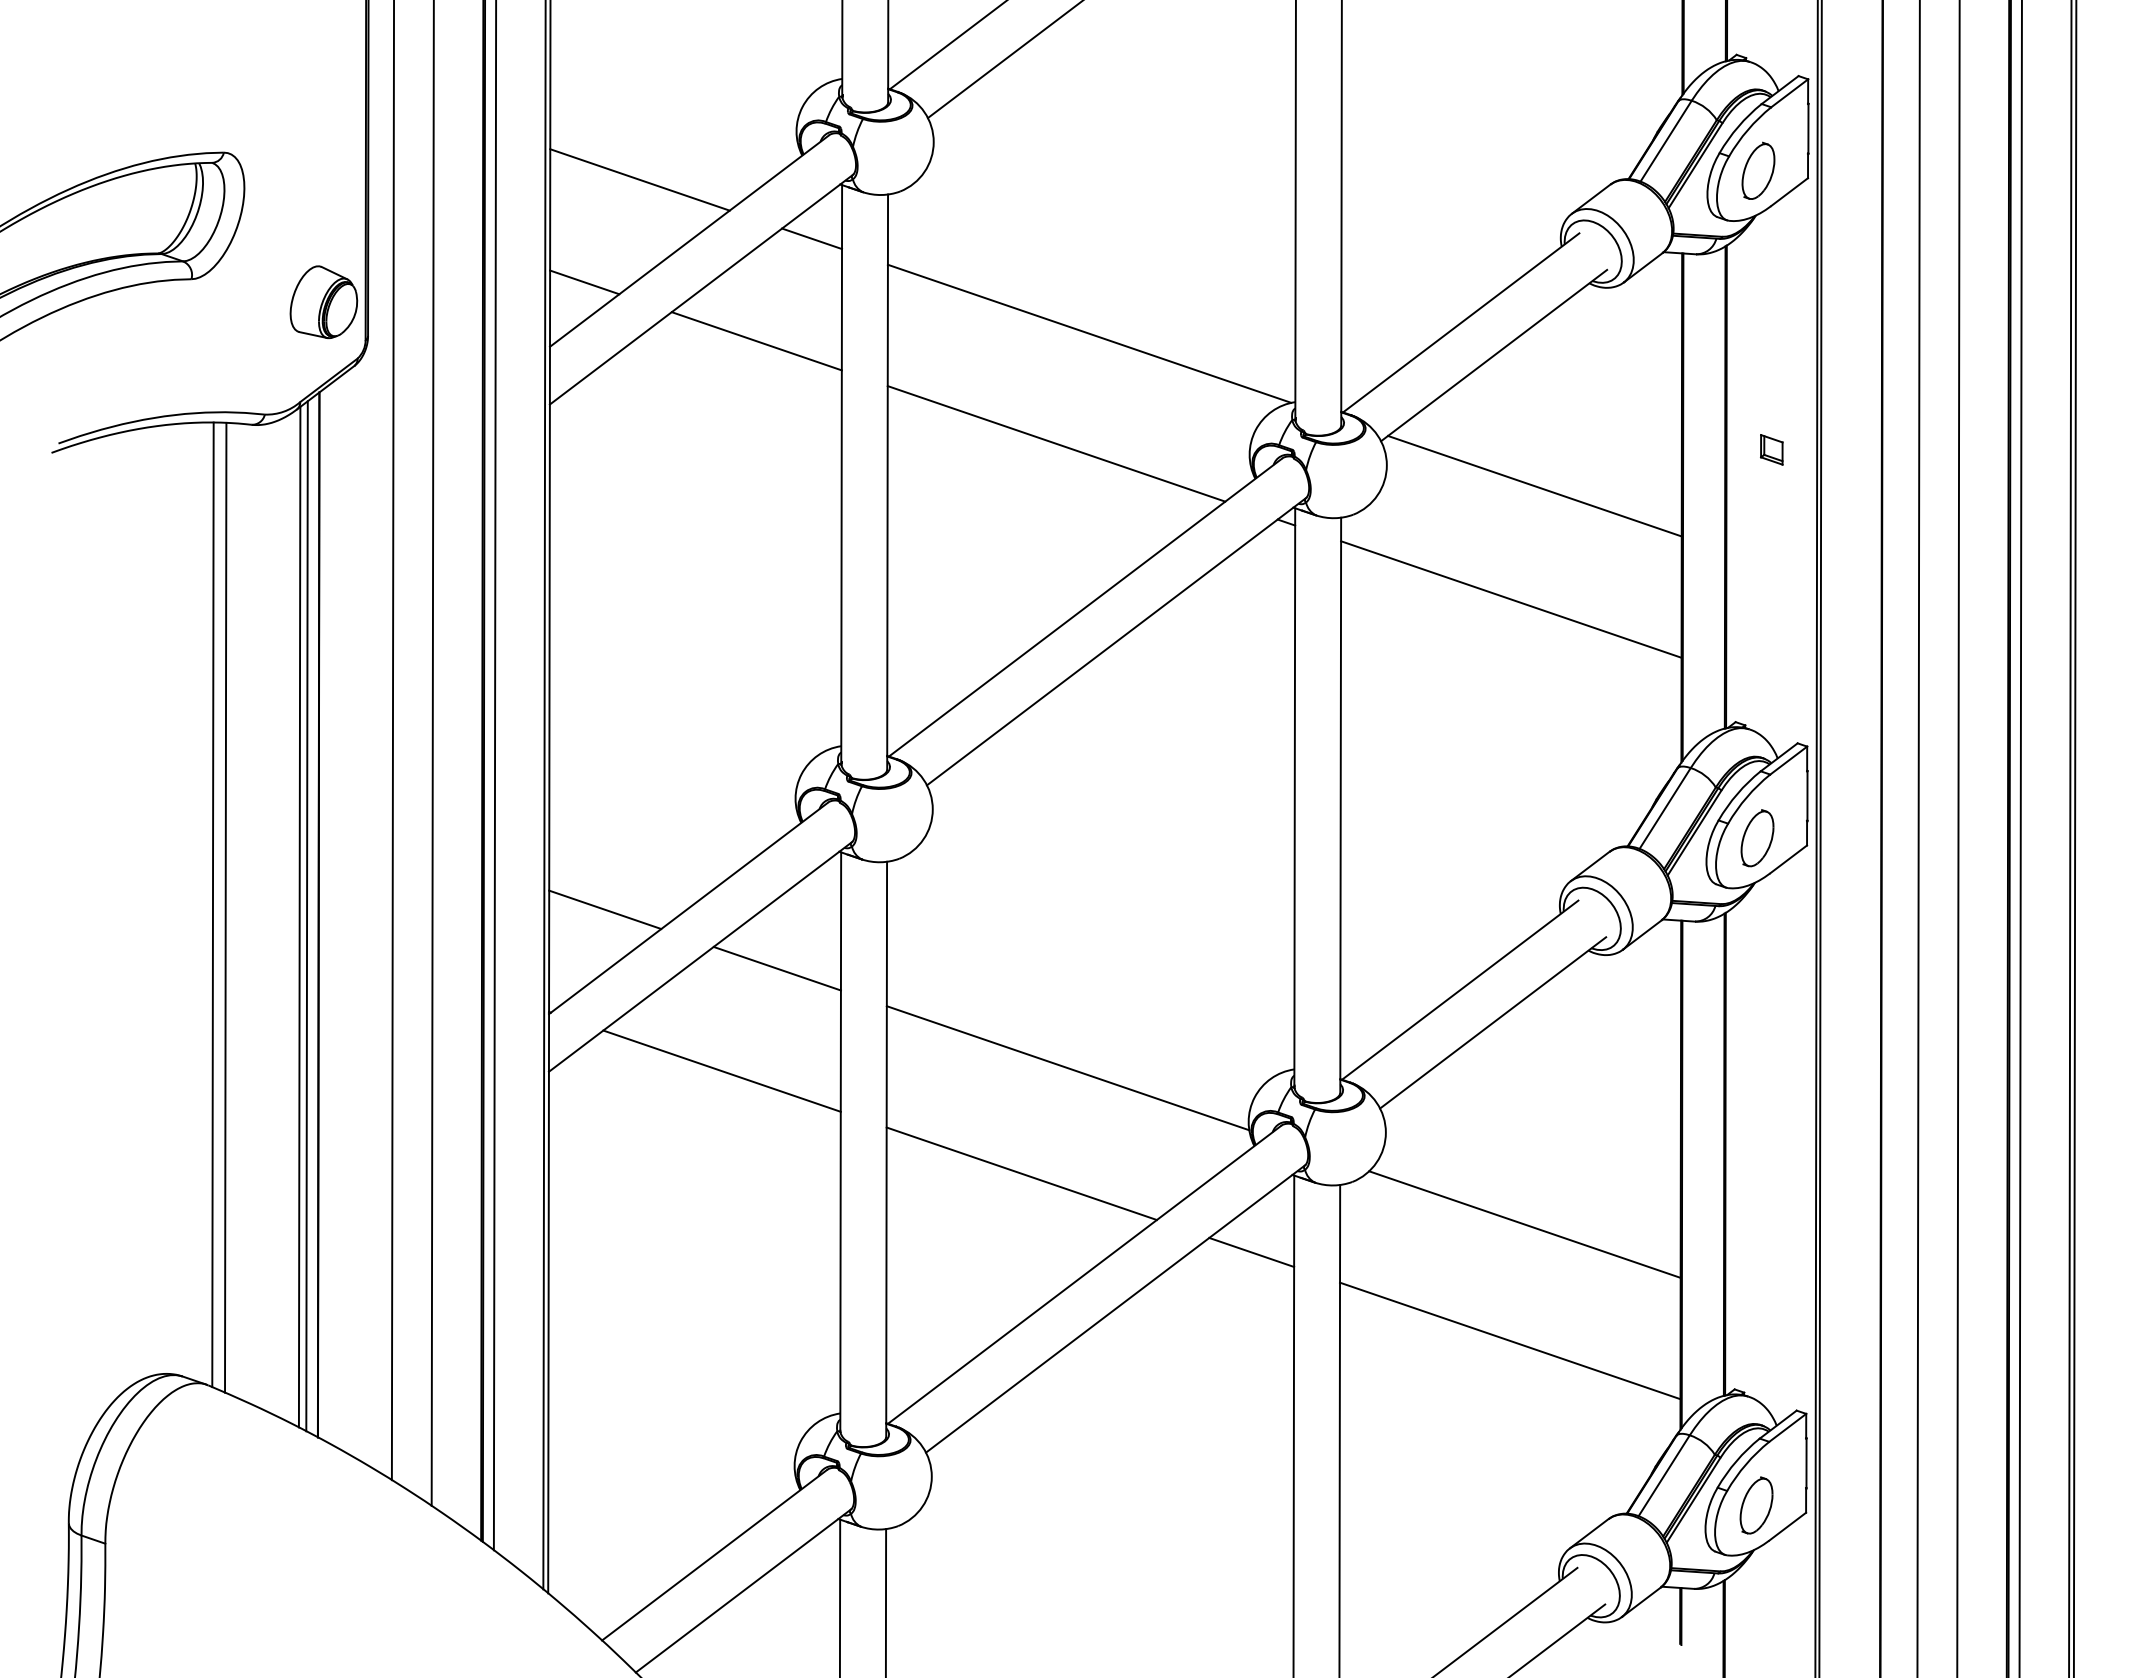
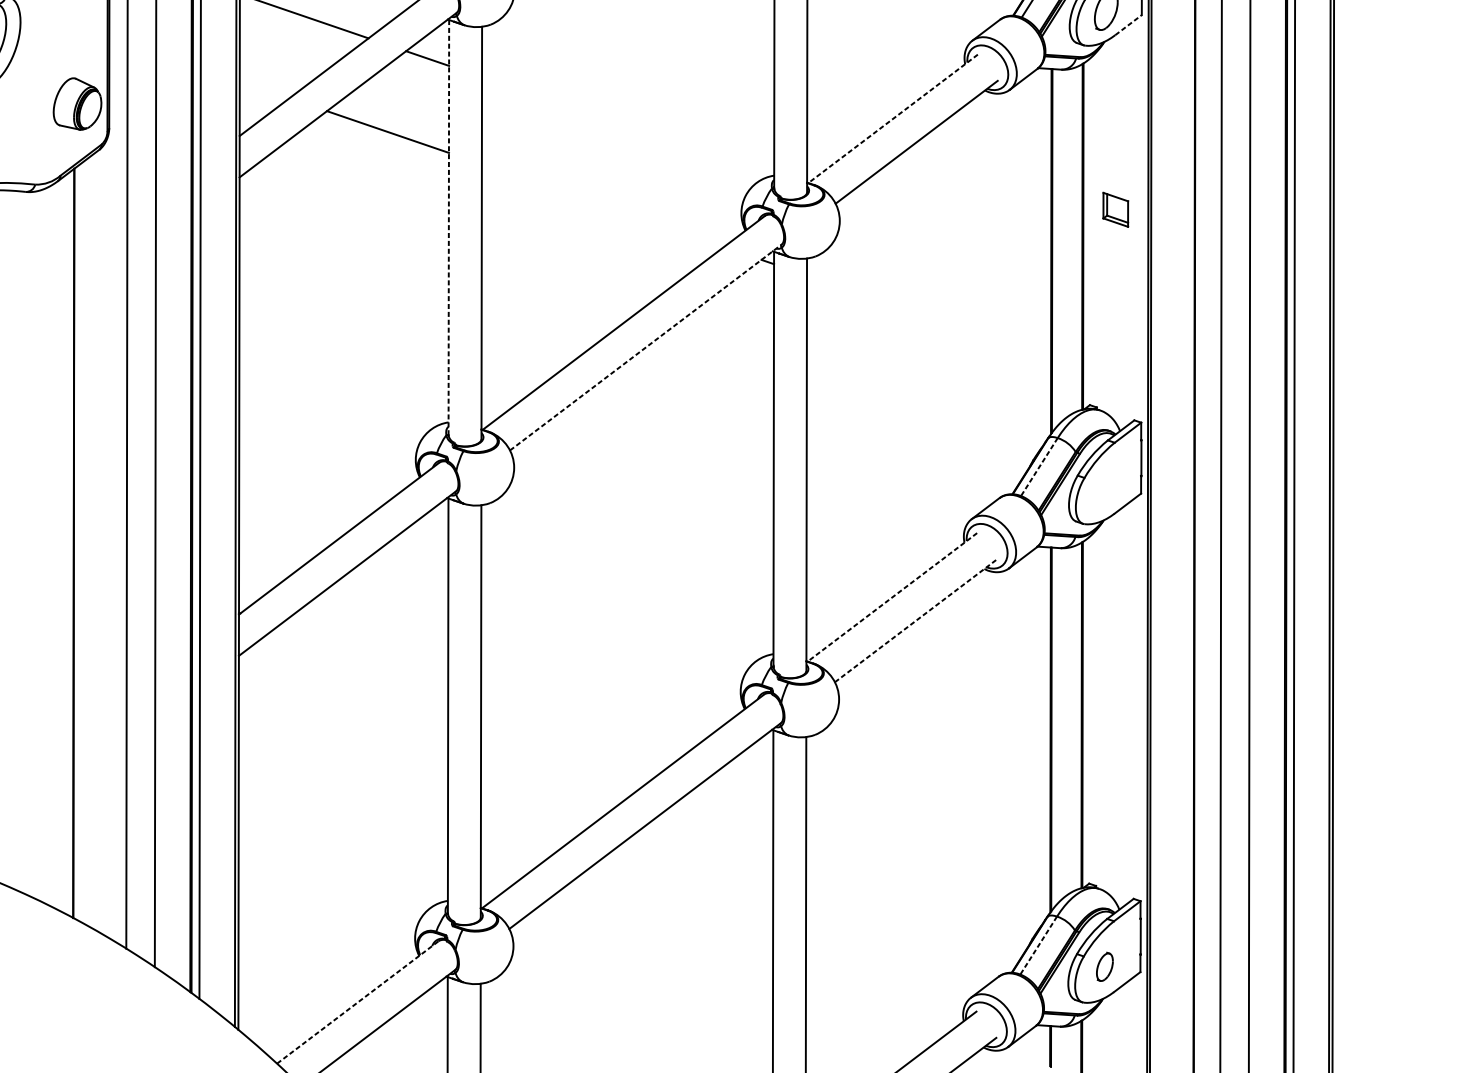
line: (1789, 191) -> (1128, 24), solid -> dashed
line: (584, 282) -> (264, 89), removed
line: (1460, 323) -> (892, 119), solid -> dashed
line: (1089, 333) -> (626, 126), removed
line: (1056, 443) -> (602, 205), removed
part: (1771, 449) -> (1115, 209), size x1.6
line: (841, 474) -> (448, 227), solid -> dashed
line: (1534, 485) -> (945, 235), removed
line: (1511, 599) -> (929, 317), removed
line: (1117, 641) -> (646, 347), solid -> dashed
line: (1665, 808) -> (1039, 467), solid -> dashed
part: (1757, 838) -> (1105, 488), removed
line: (225, 907) -> (6, 538), removed
line: (605, 909) -> (279, 539), removed
line: (299, 916) -> (60, 544), removed
line: (306, 916) -> (65, 544), removed
line: (776, 968) -> (402, 581), removed
line: (1459, 990) -> (891, 597), solid -> dashed
line: (1493, 1022) -> (916, 620), solid -> dashed
line: (1067, 1068) -> (610, 653), removed
line: (721, 1070) -> (362, 654), removed
line: (1021, 1173) -> (577, 728), removed
line: (1524, 1224) -> (938, 765), removed
line: (1251, 1251) -> (742, 784), removed
line: (1510, 1340) -> (928, 848), removed
line: (1664, 1475) -> (1038, 945), solid -> dashed
part: (1756, 1505) -> (1104, 966), size x0.7
line: (714, 1555) -> (357, 1002), solid -> dashed

